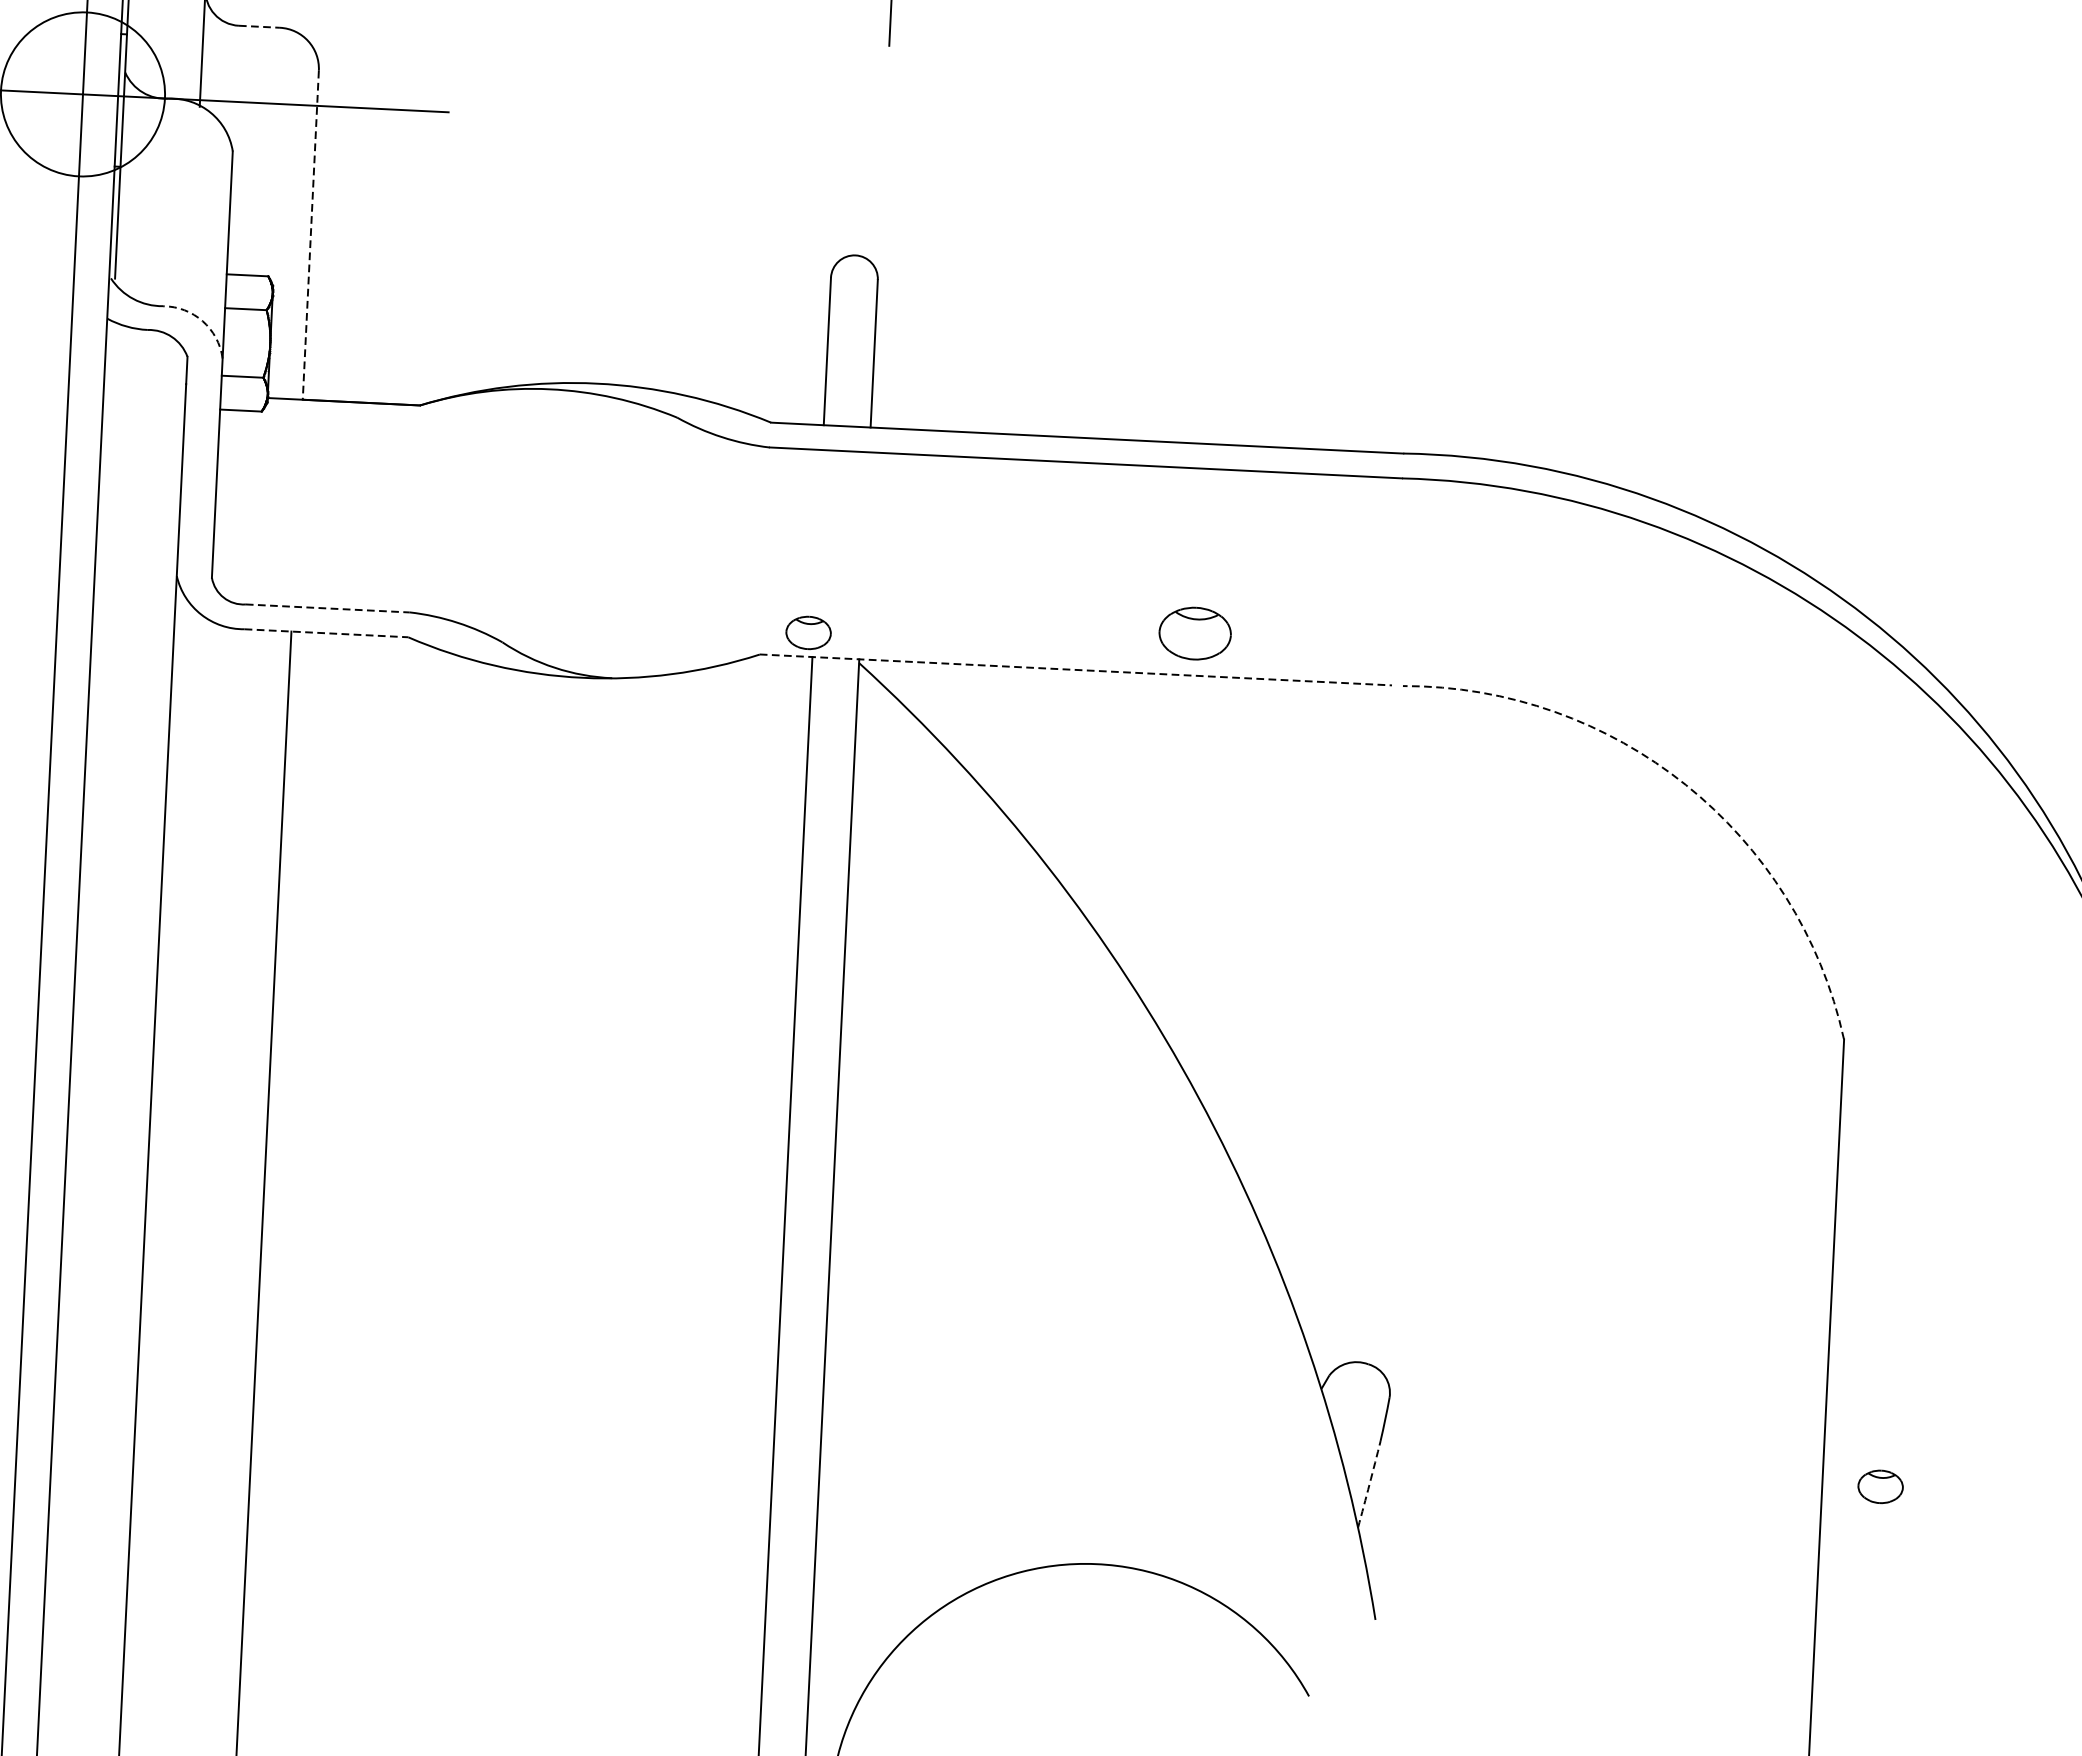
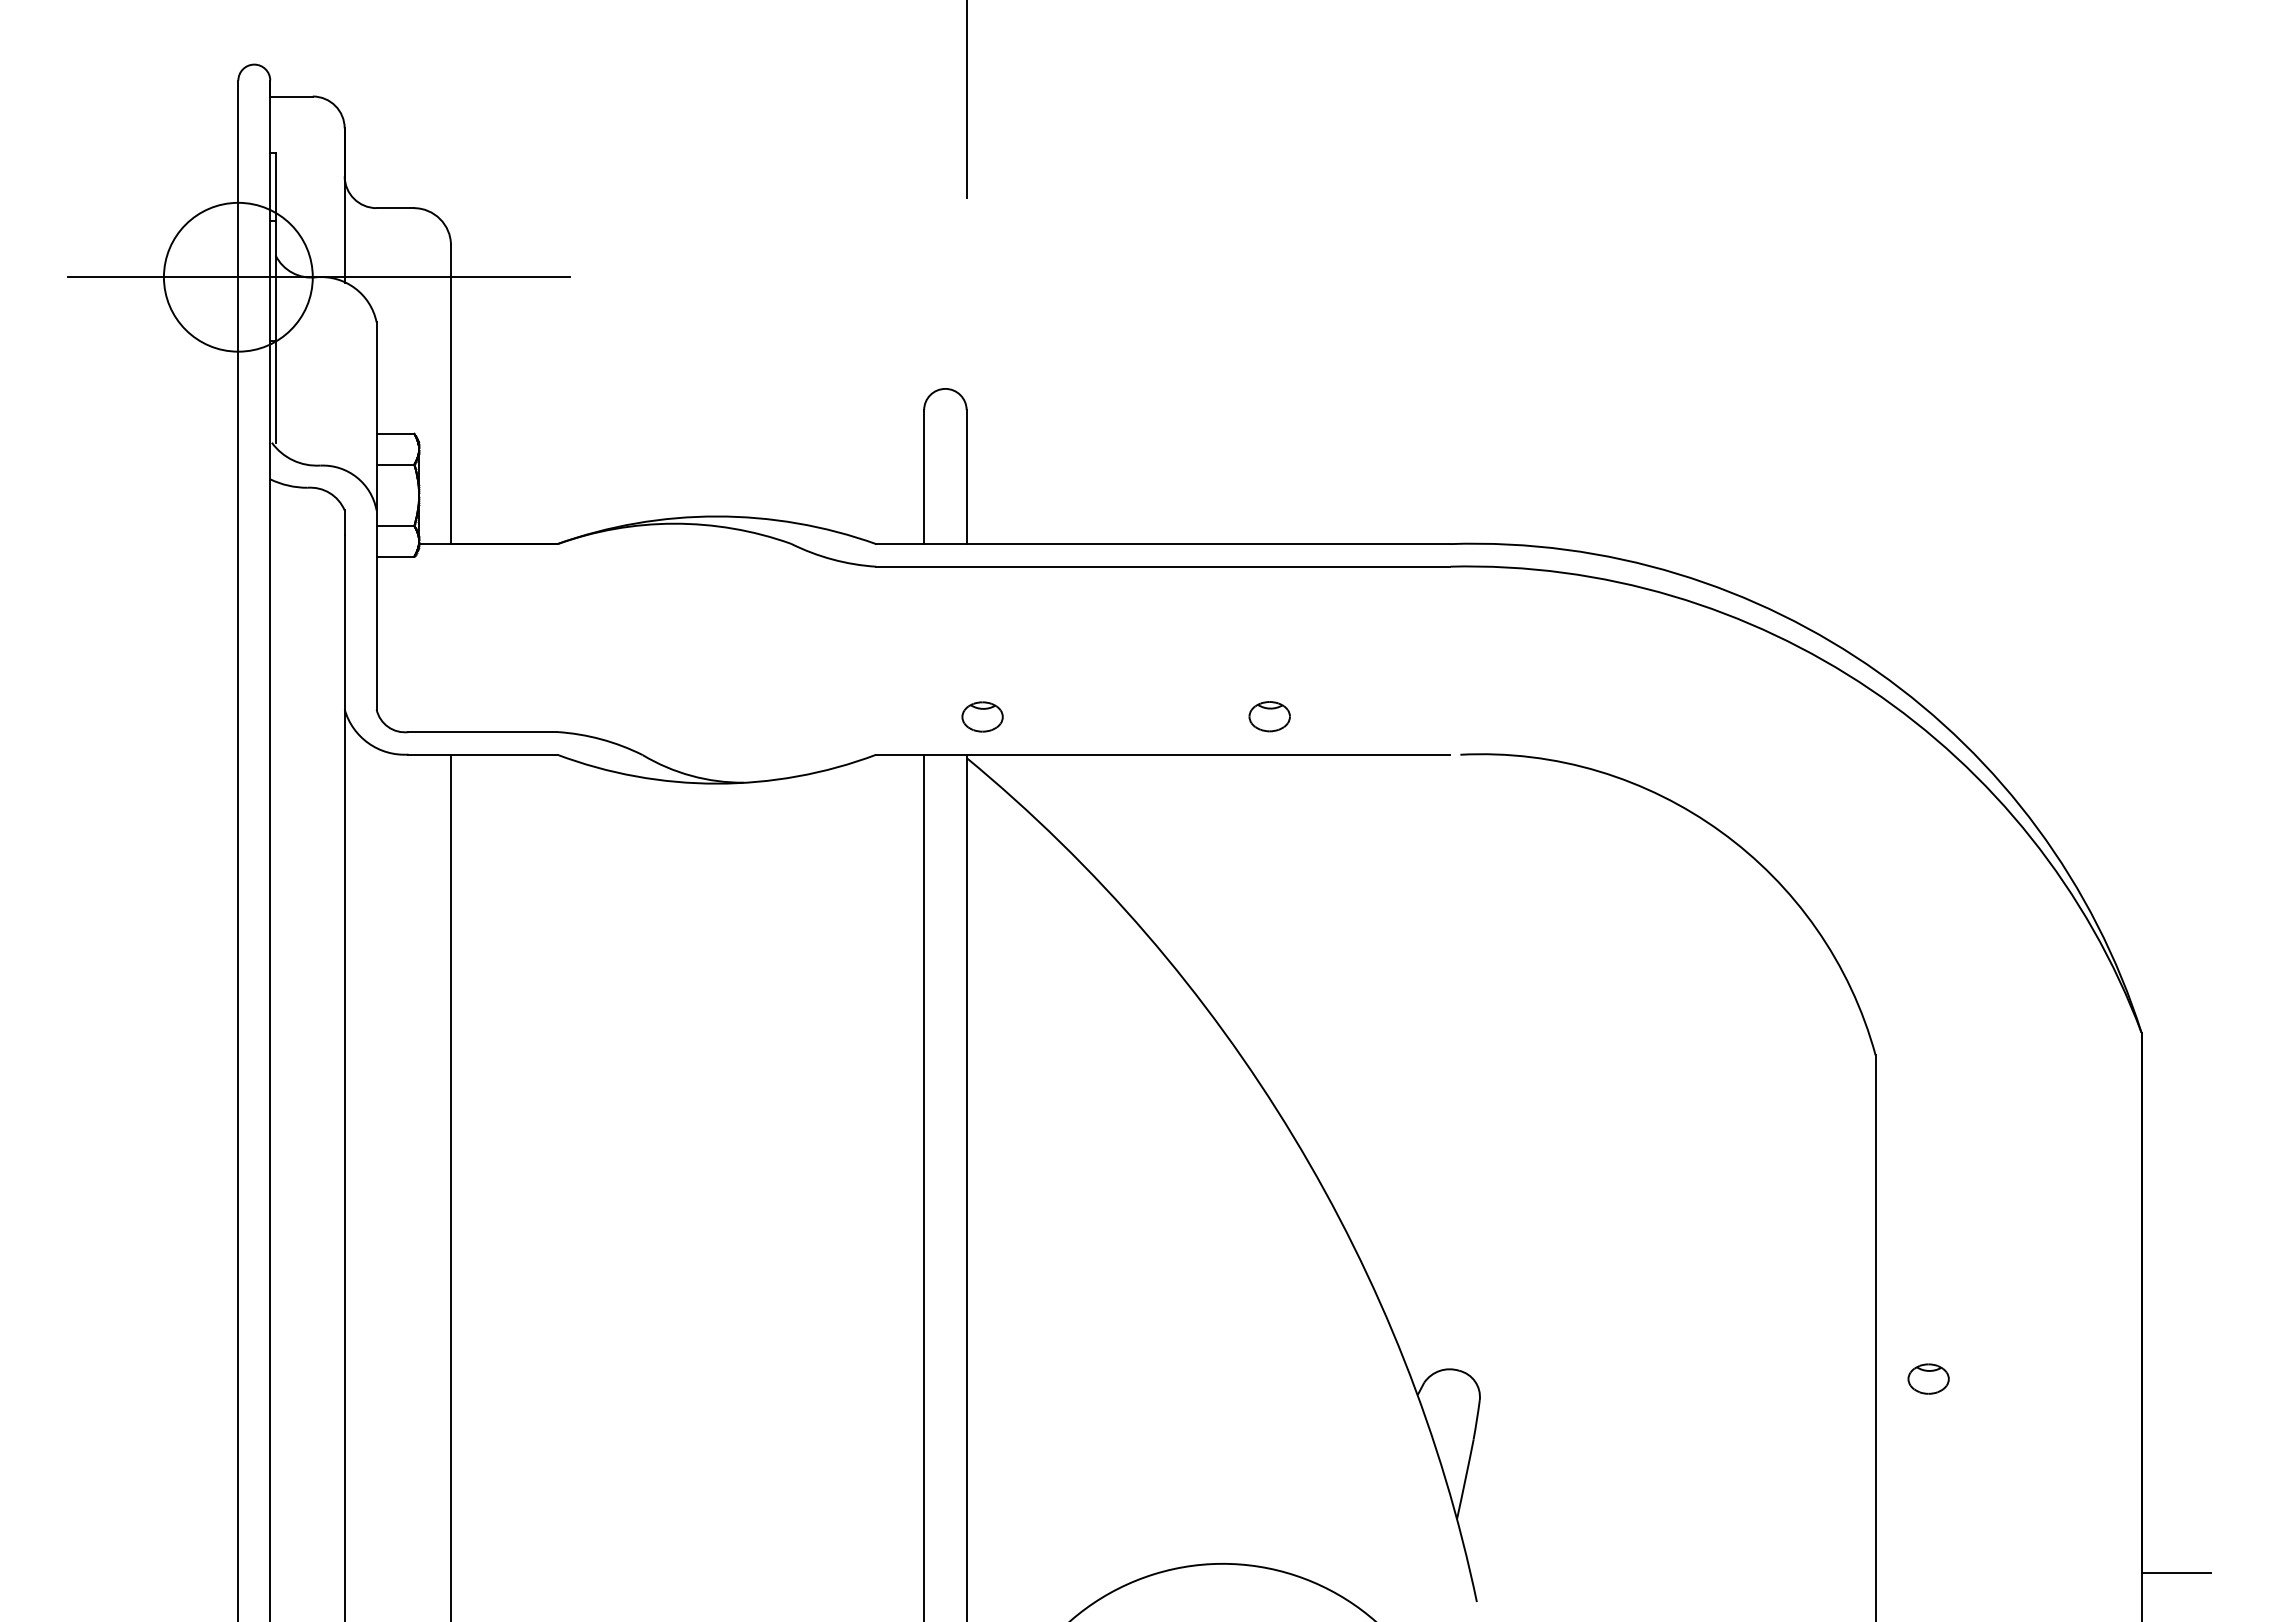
line: (259, 27) -> (395, 208), dashed -> solid
line: (311, 236) -> (451, 395), dashed -> solid
arc: (202, 321) -> (356, 477), dashed -> solid
line: (328, 608) -> (483, 732), dashed -> solid
part: (808, 632) -> (982, 716), moved
line: (327, 633) -> (483, 754), dashed -> solid
part: (1194, 633) -> (1269, 716), size x0.62
line: (1076, 669) -> (1163, 754), dashed -> solid
arc: (1686, 784) -> (1721, 831), dashed -> solid
arc: (1369, 1484) -> (1465, 1479), dashed -> solid
part: (1880, 1486) -> (1928, 1378), moved

